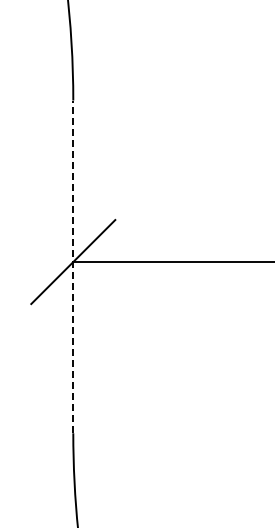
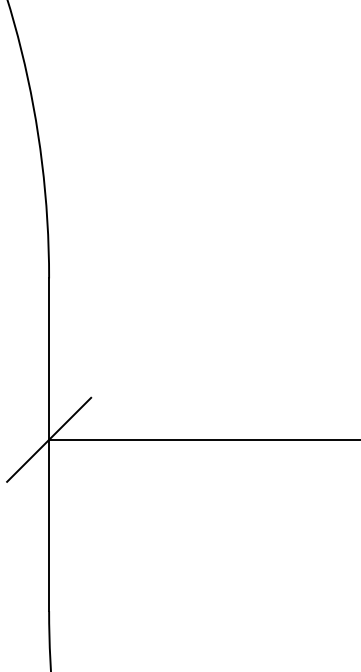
line: (73, 266) -> (49, 444), dashed -> solid

